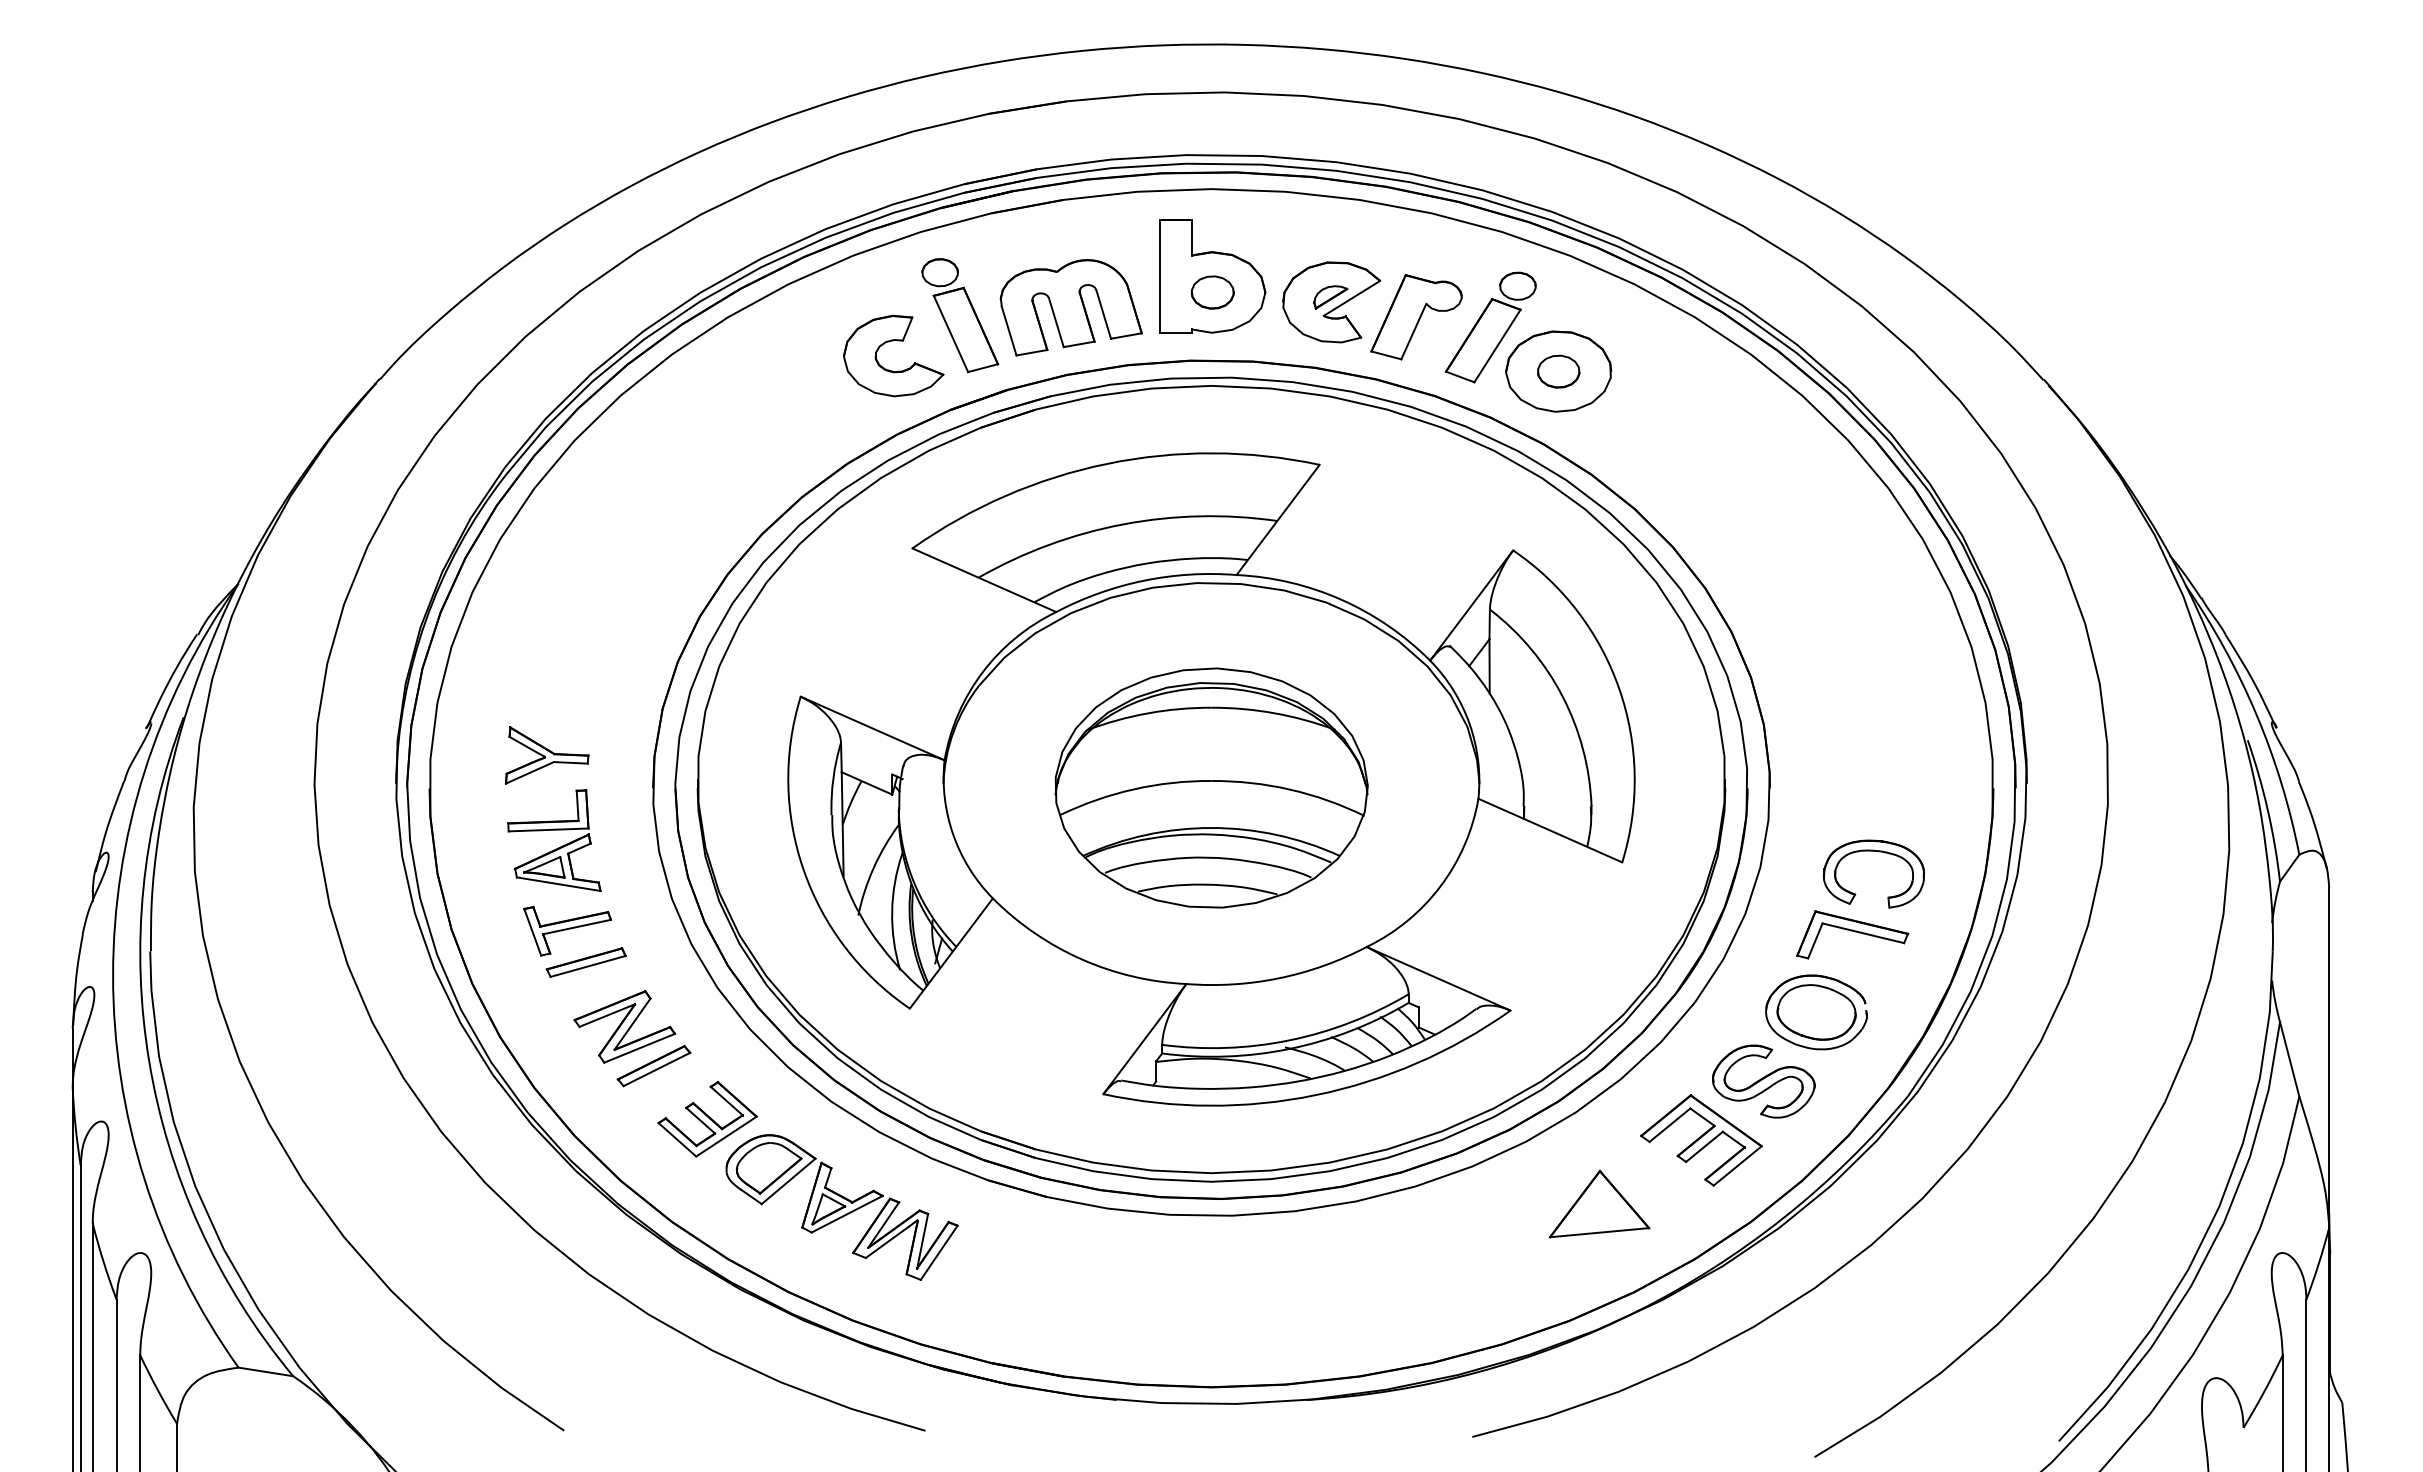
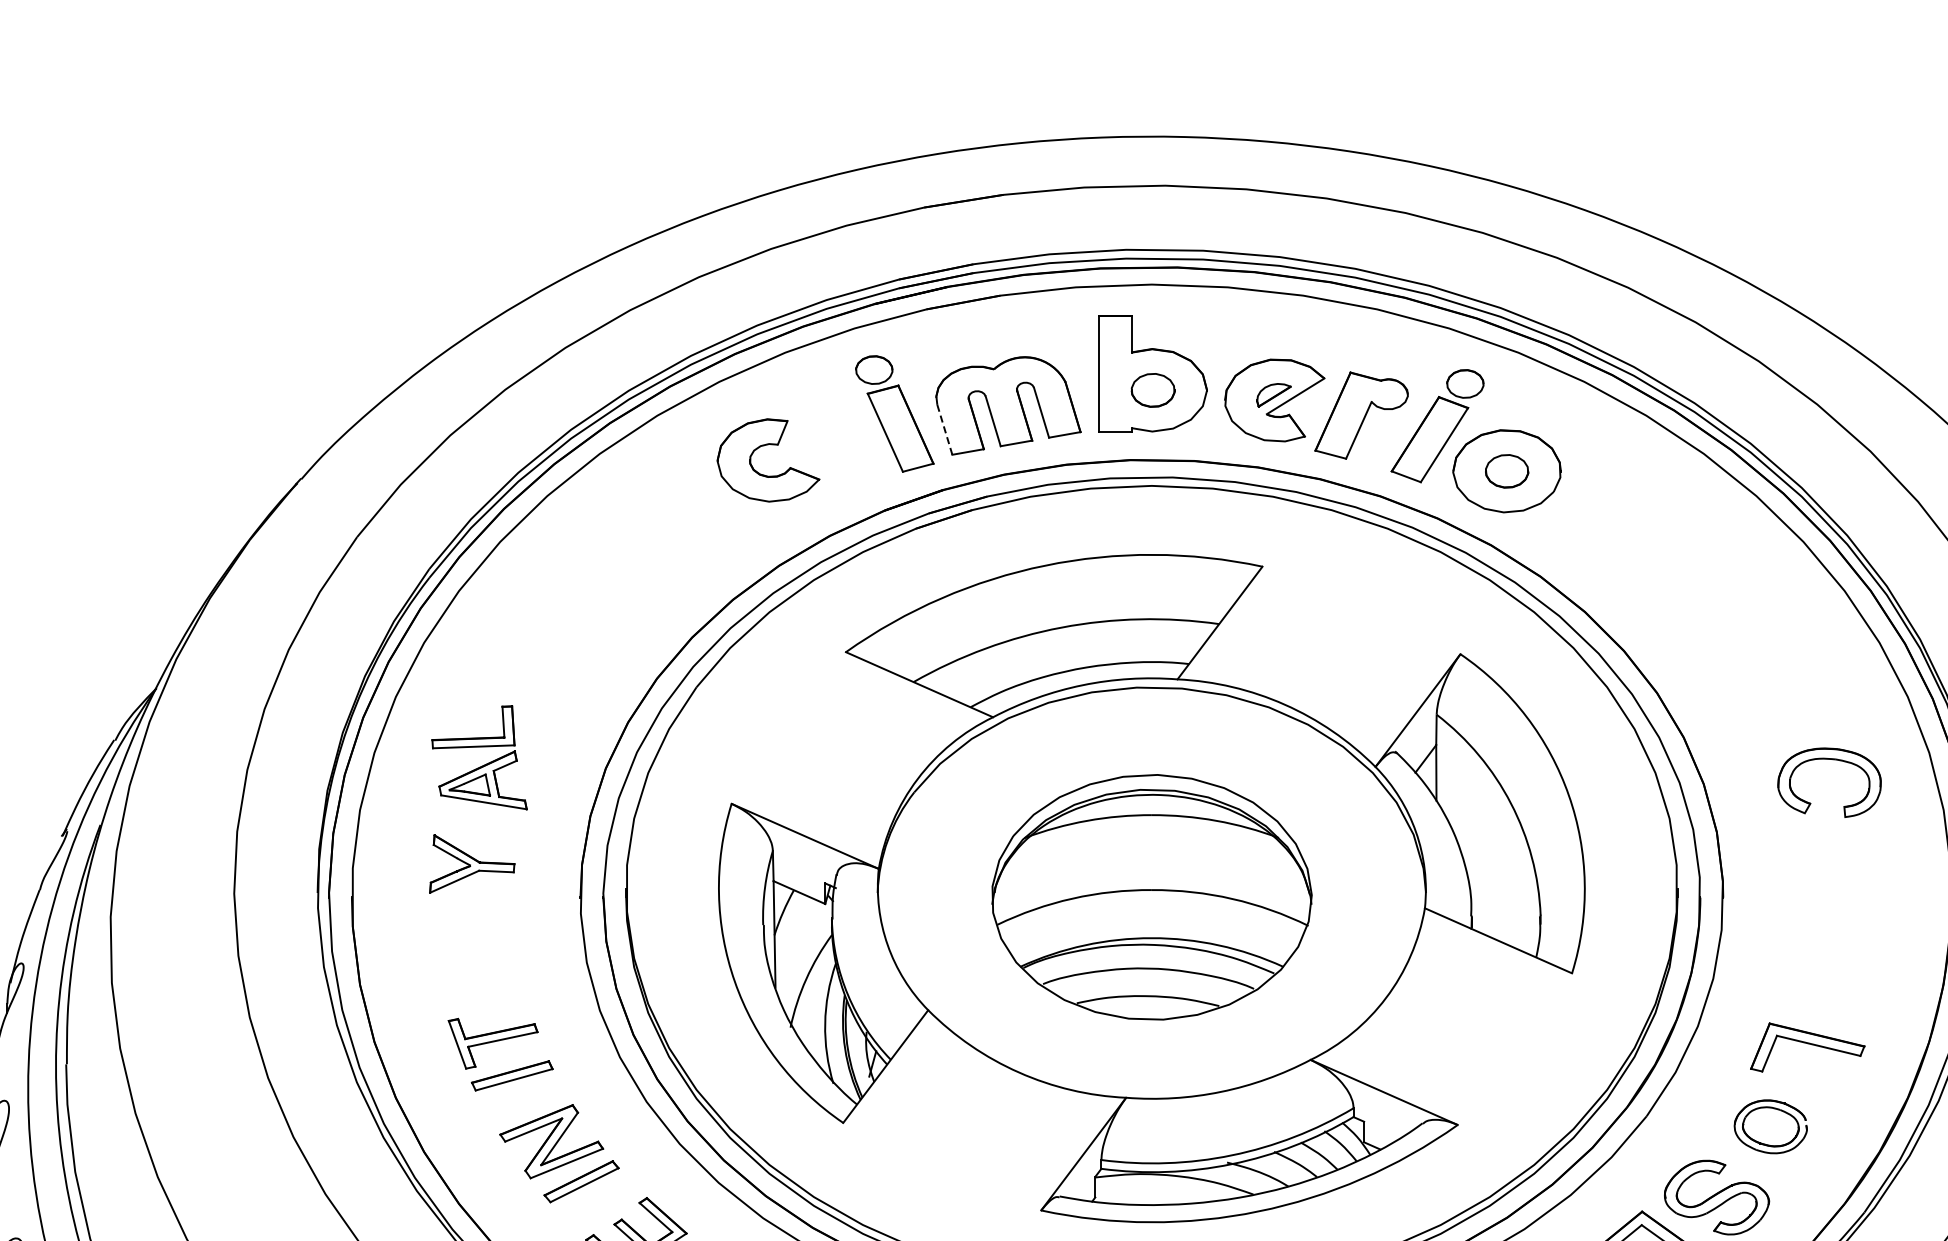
line: (1009, 331) -> (945, 430), solid -> dashed
part: (889, 342) -> (764, 446), moved
part: (558, 847) -> (483, 764), moved
part: (1879, 852) -> (1835, 760), moved
part: (1816, 1012) -> (1770, 1126), size x0.7

